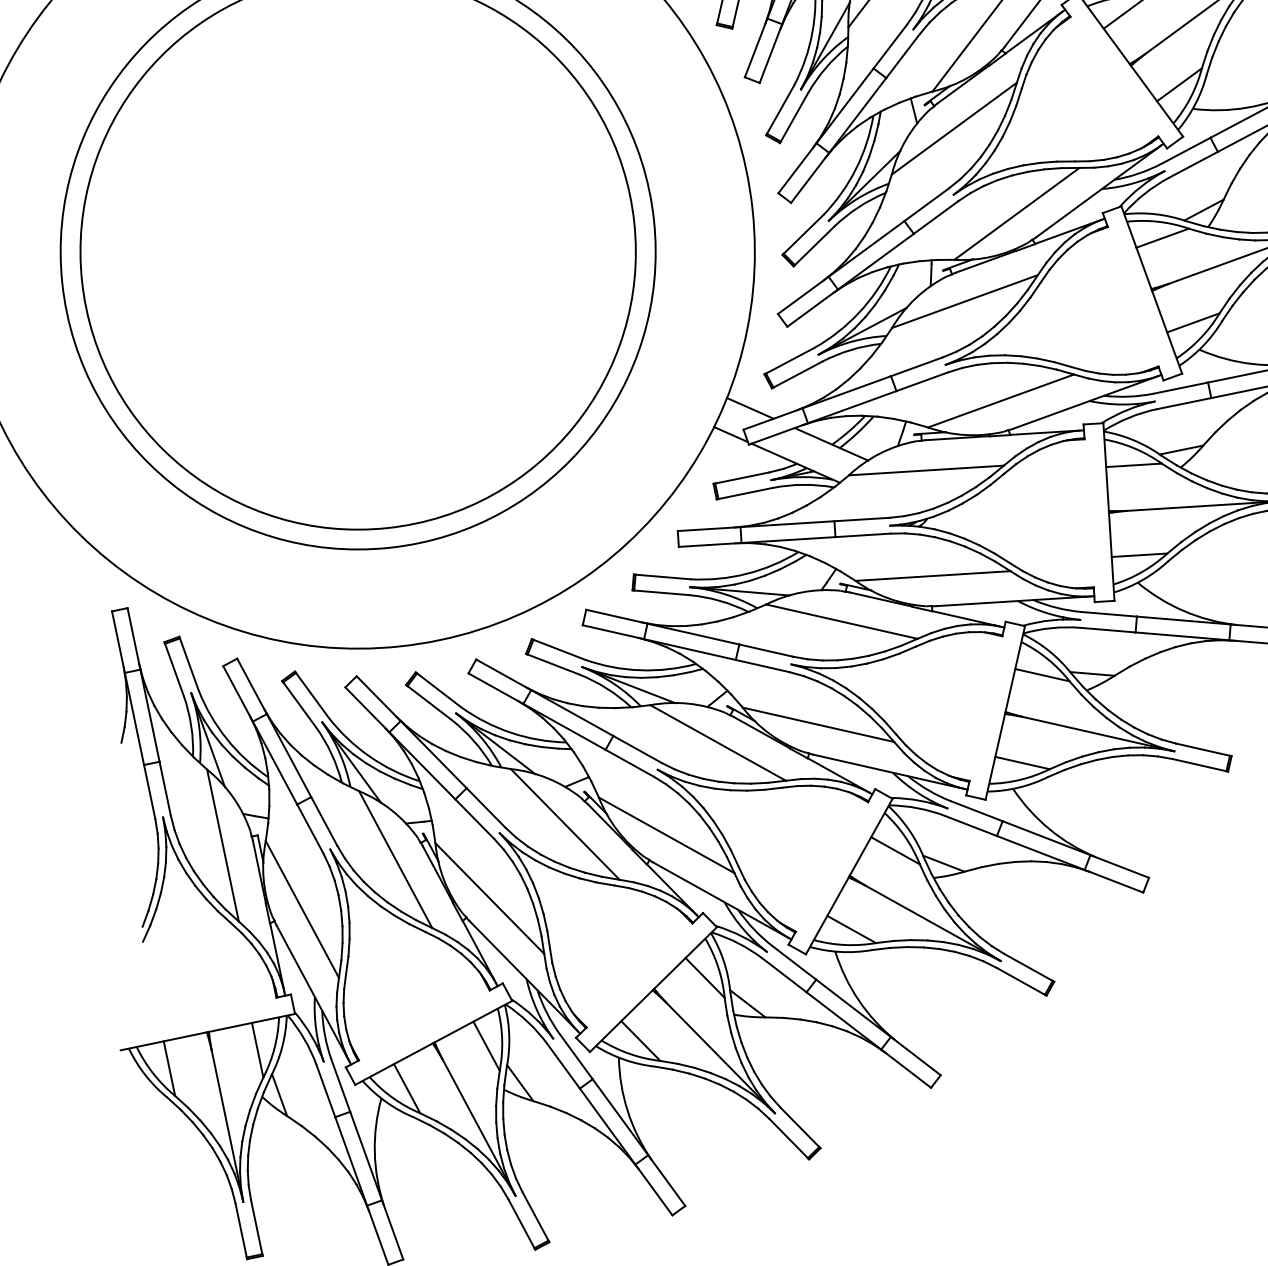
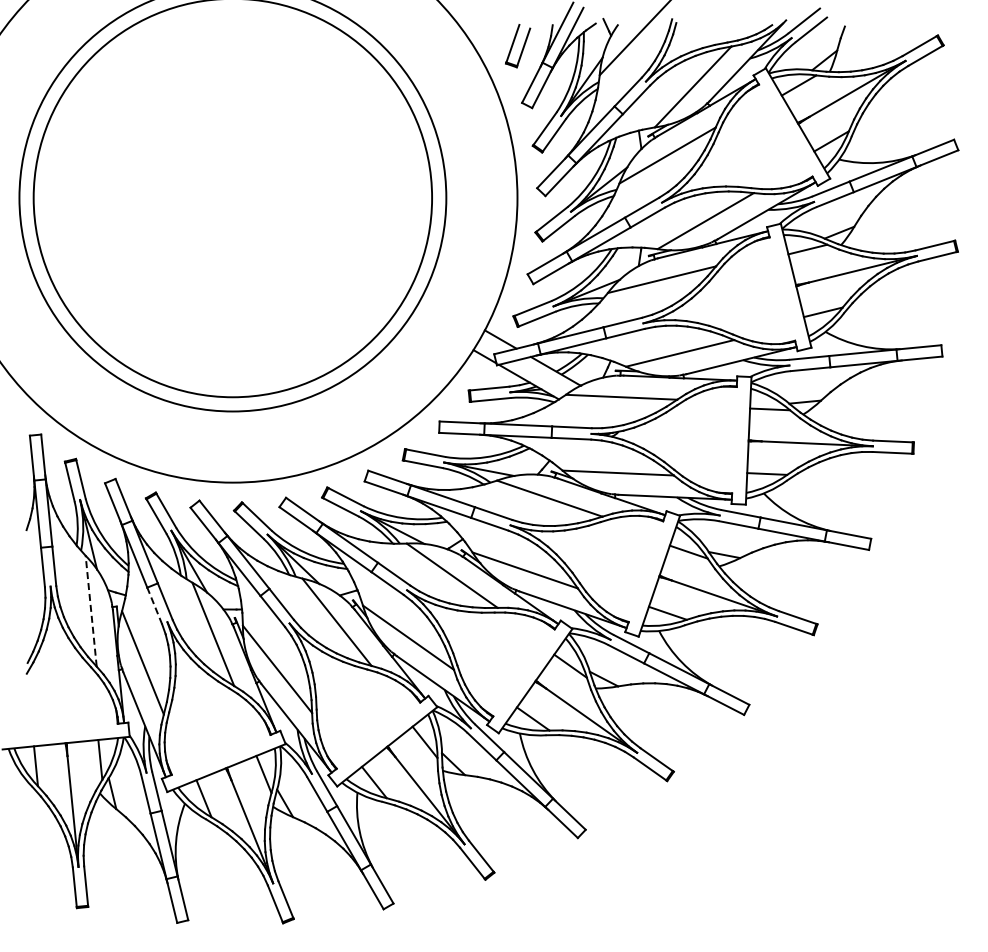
line: (310, 829) -> (154, 606), solid -> dashed
line: (223, 845) -> (91, 611), solid -> dashed

